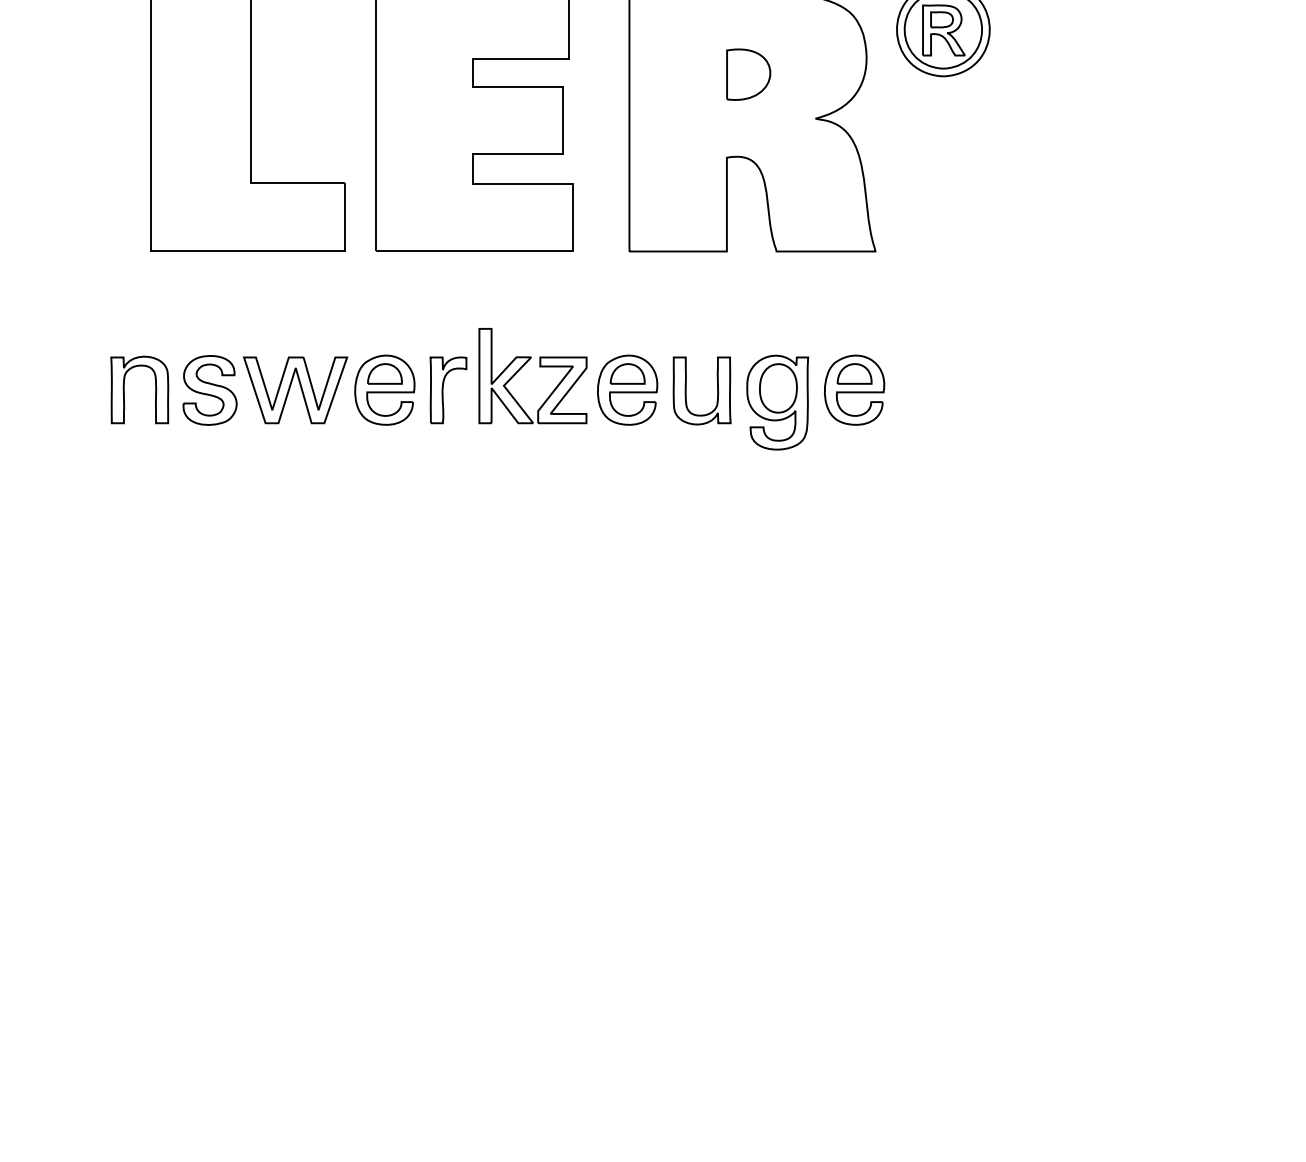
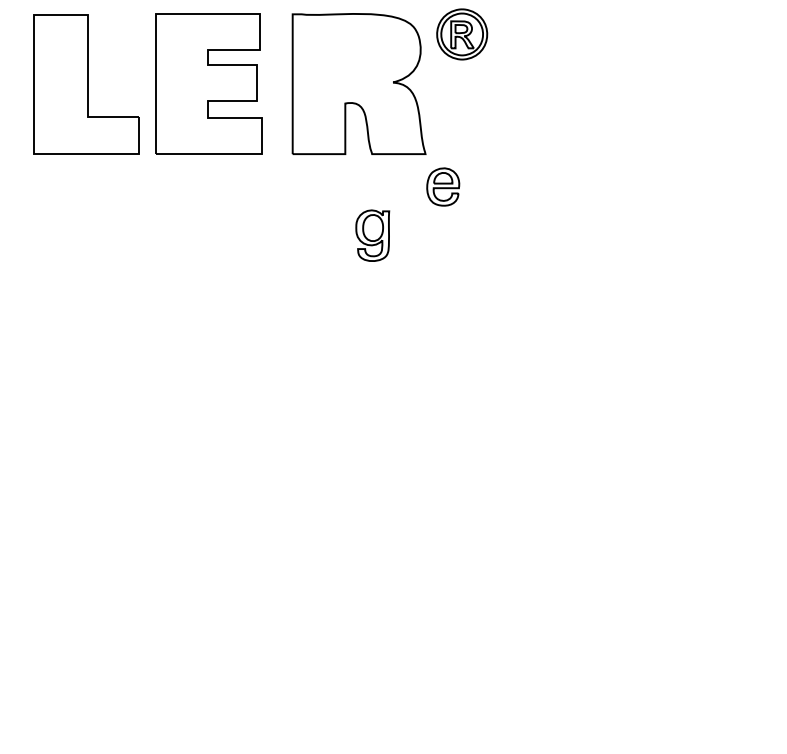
part: (747, 74) -> (356, 58), removed
part: (421, 376) -> (180, 221), removed
part: (855, 389) -> (443, 186), moved

